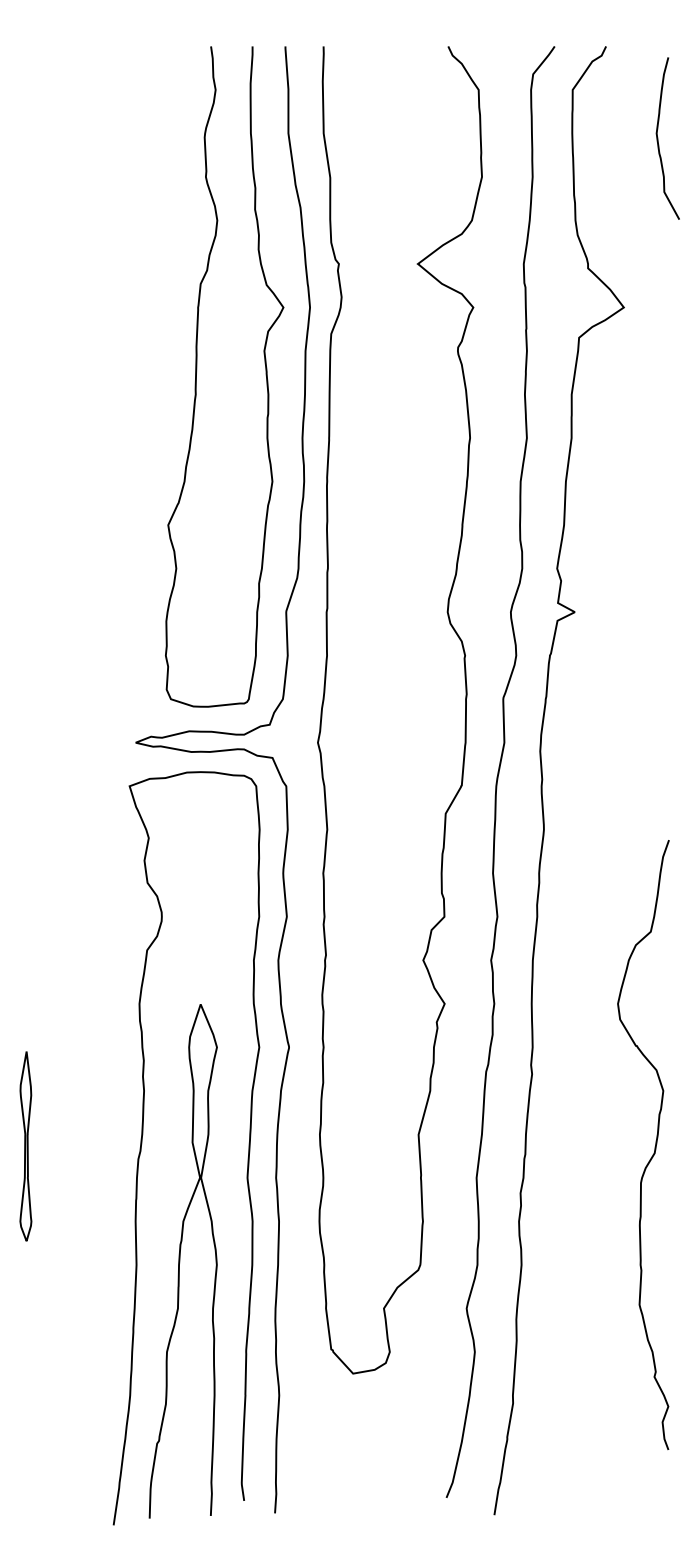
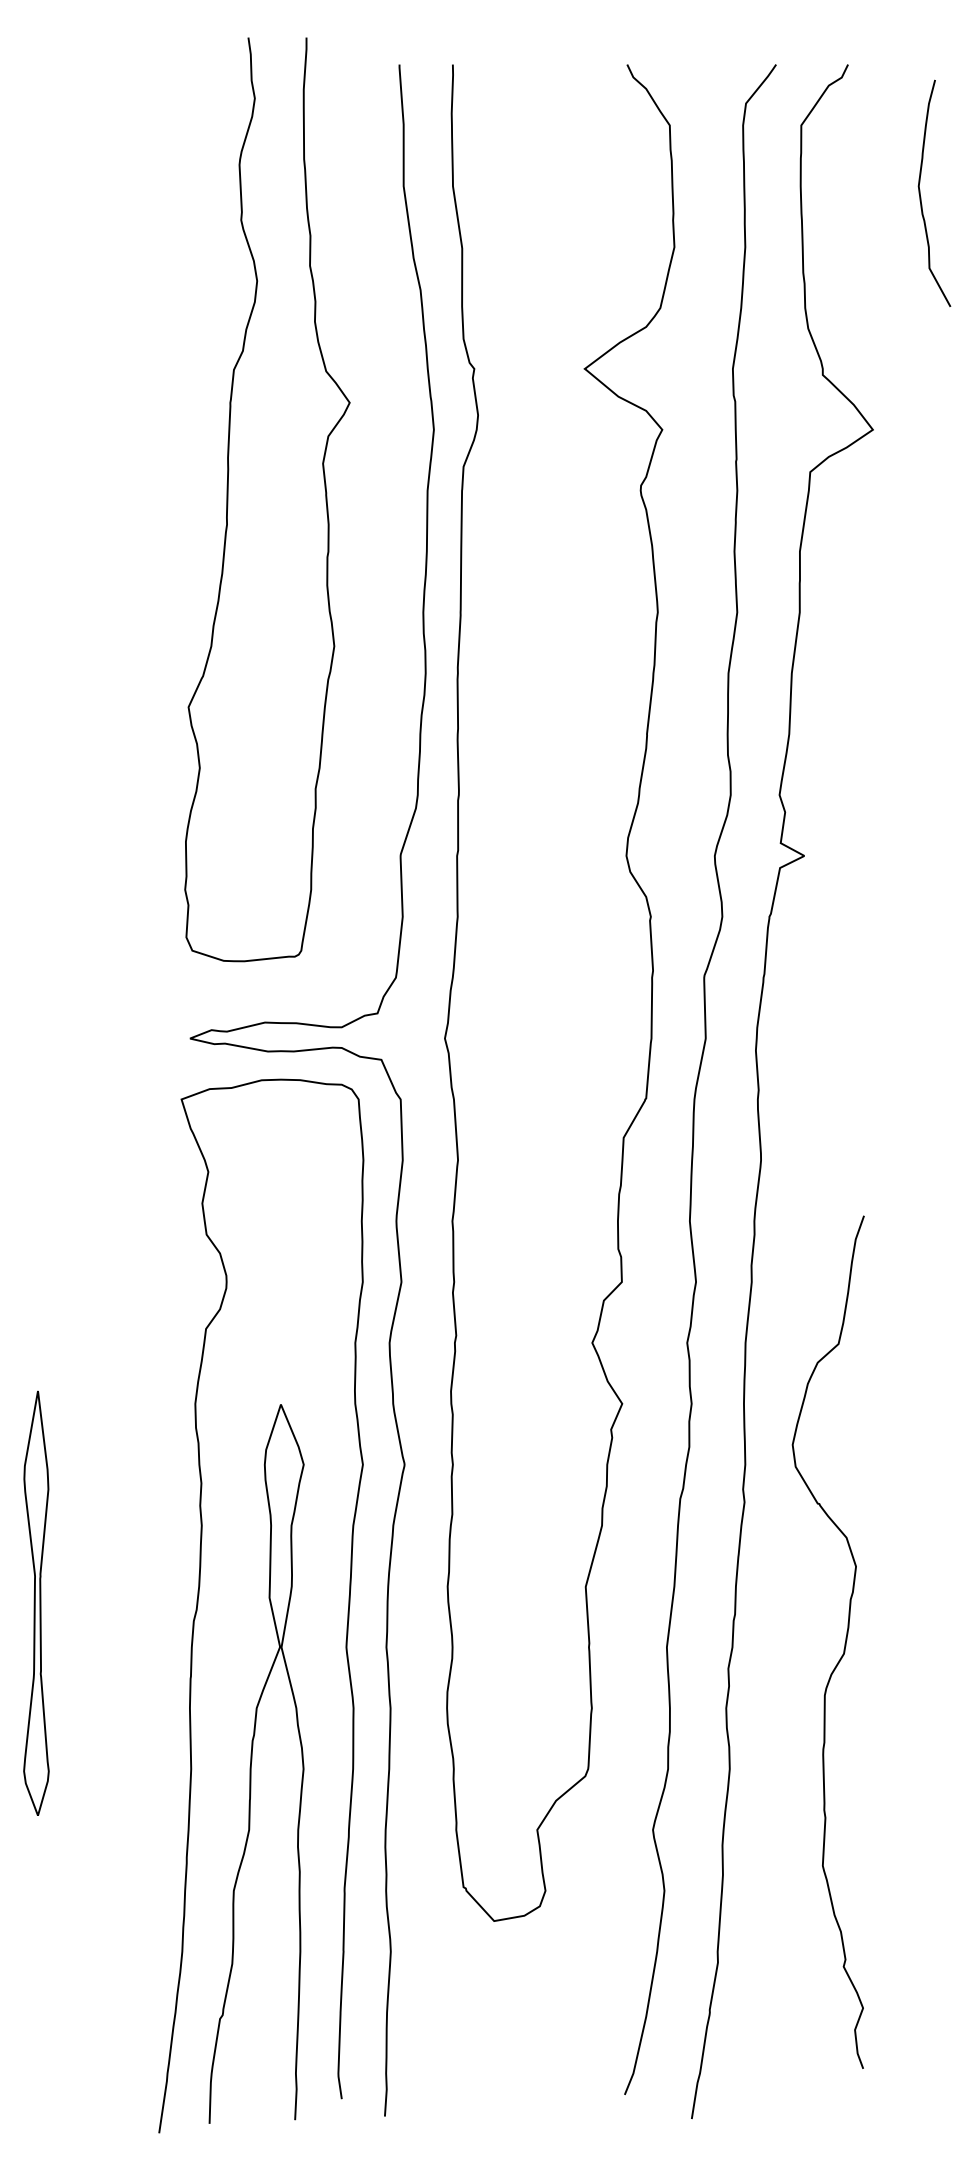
curve: (196, 376) -> (228, 499), moved
part: (25, 1145) -> (36, 1602), size x1.6
curve: (655, 1145) -> (844, 1643), moved

